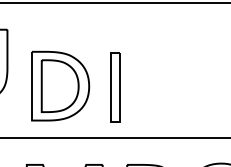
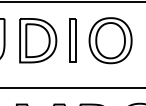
part: (174, 63) -> (110, 40), added
part: (61, 85) -> (38, 40), moved
part: (114, 87) -> (72, 40), moved

